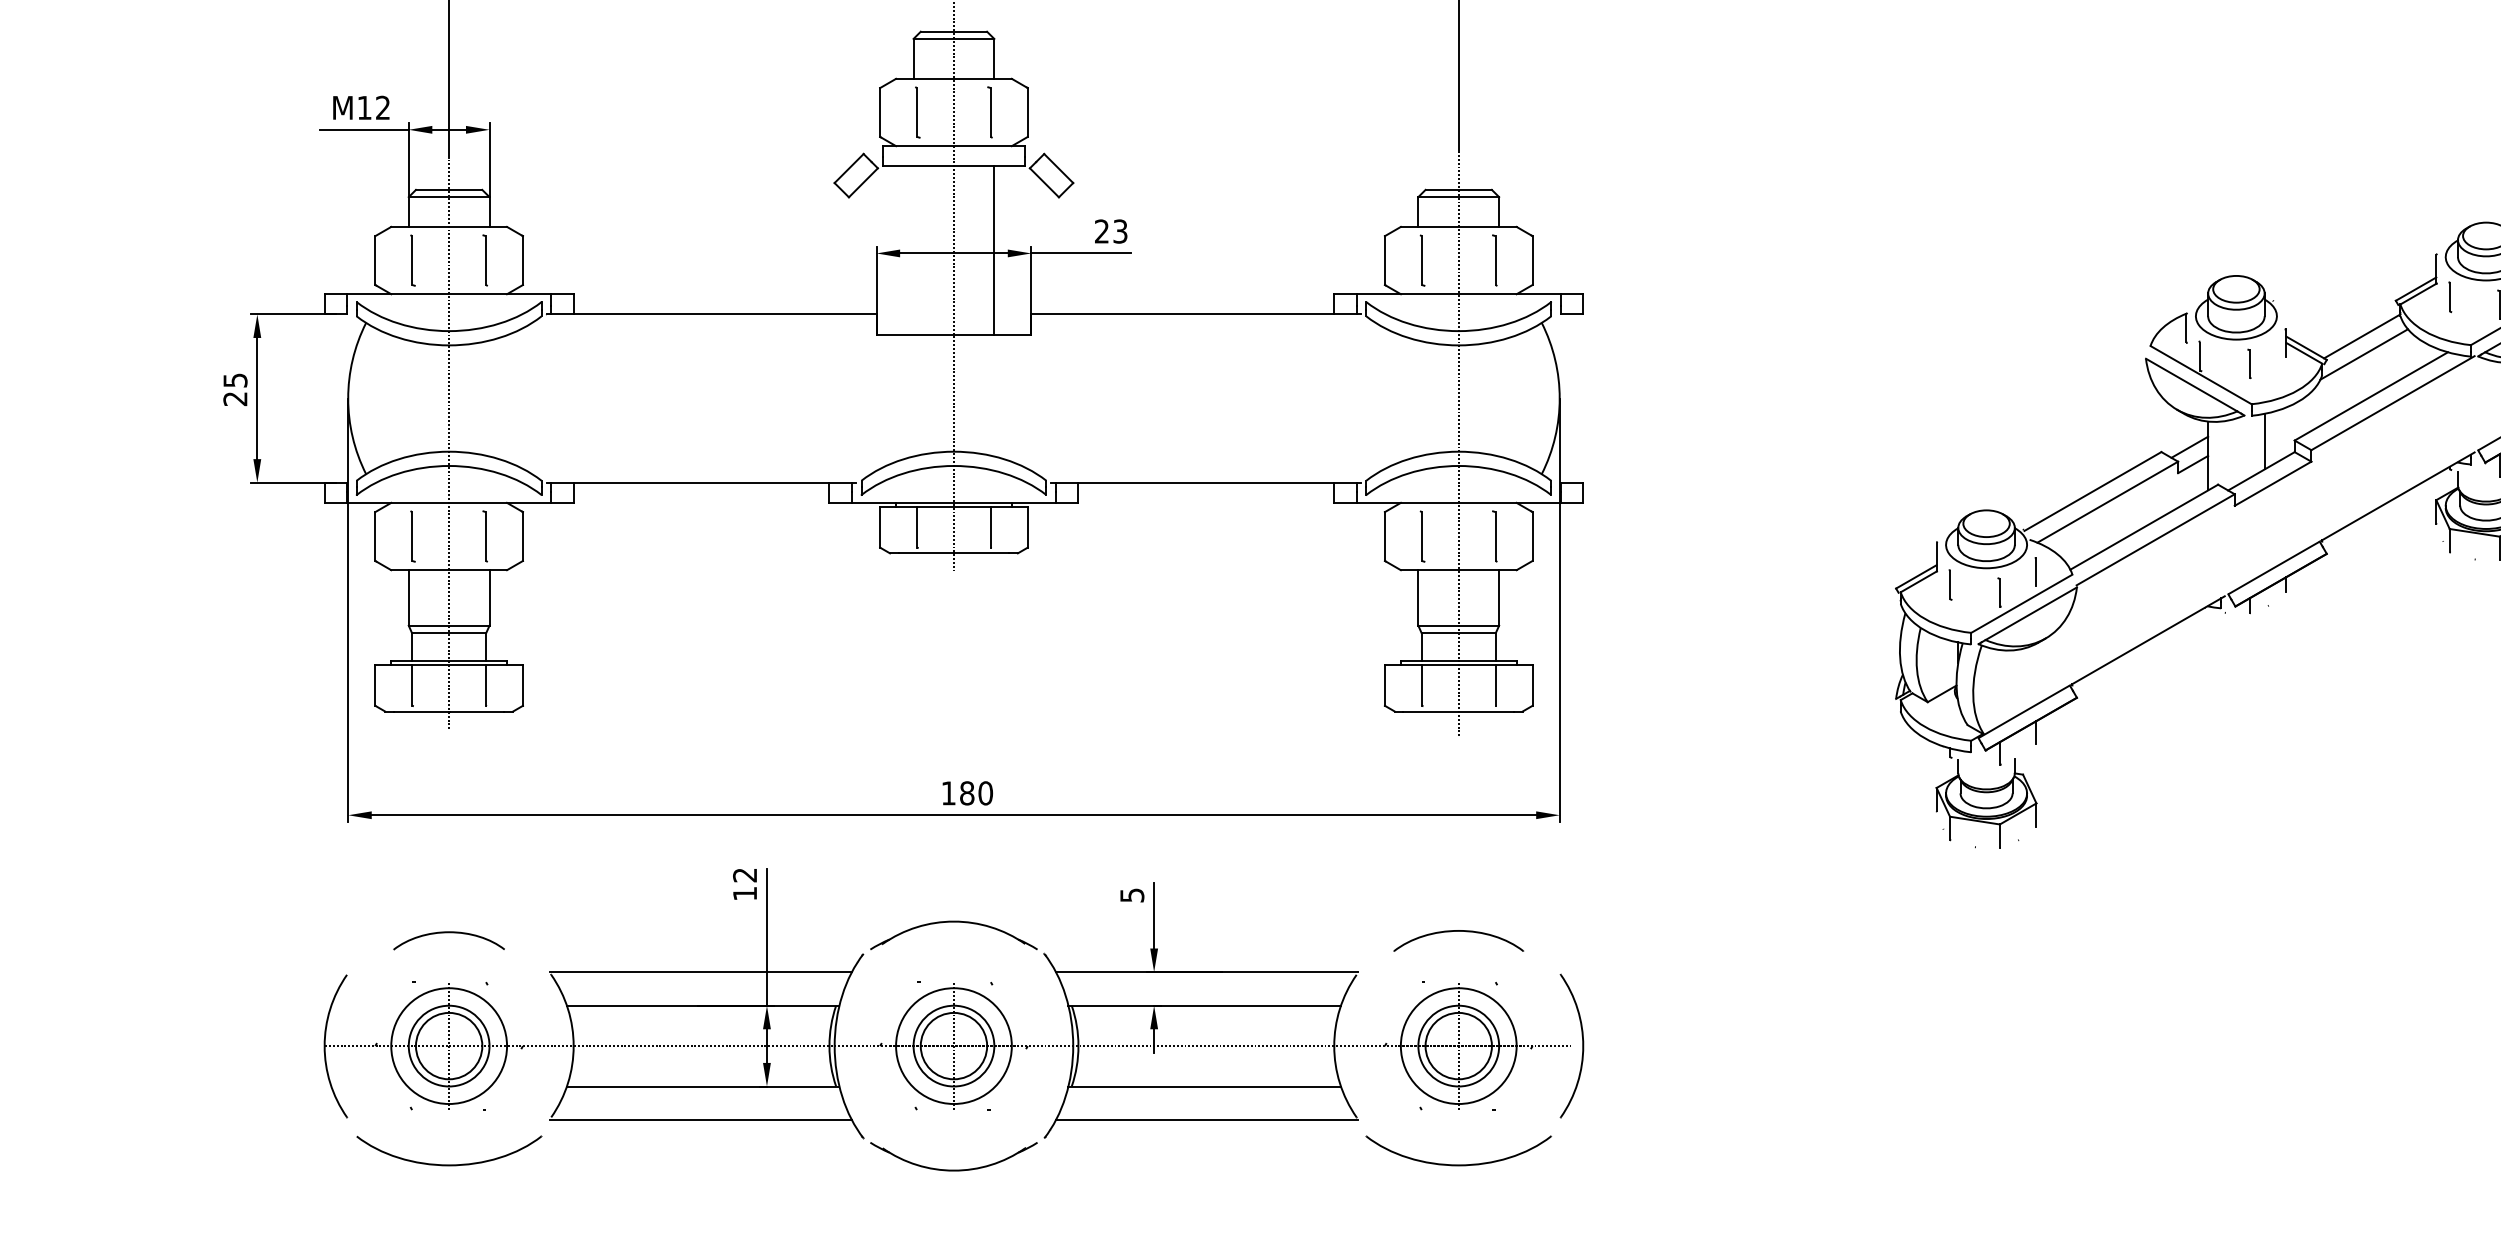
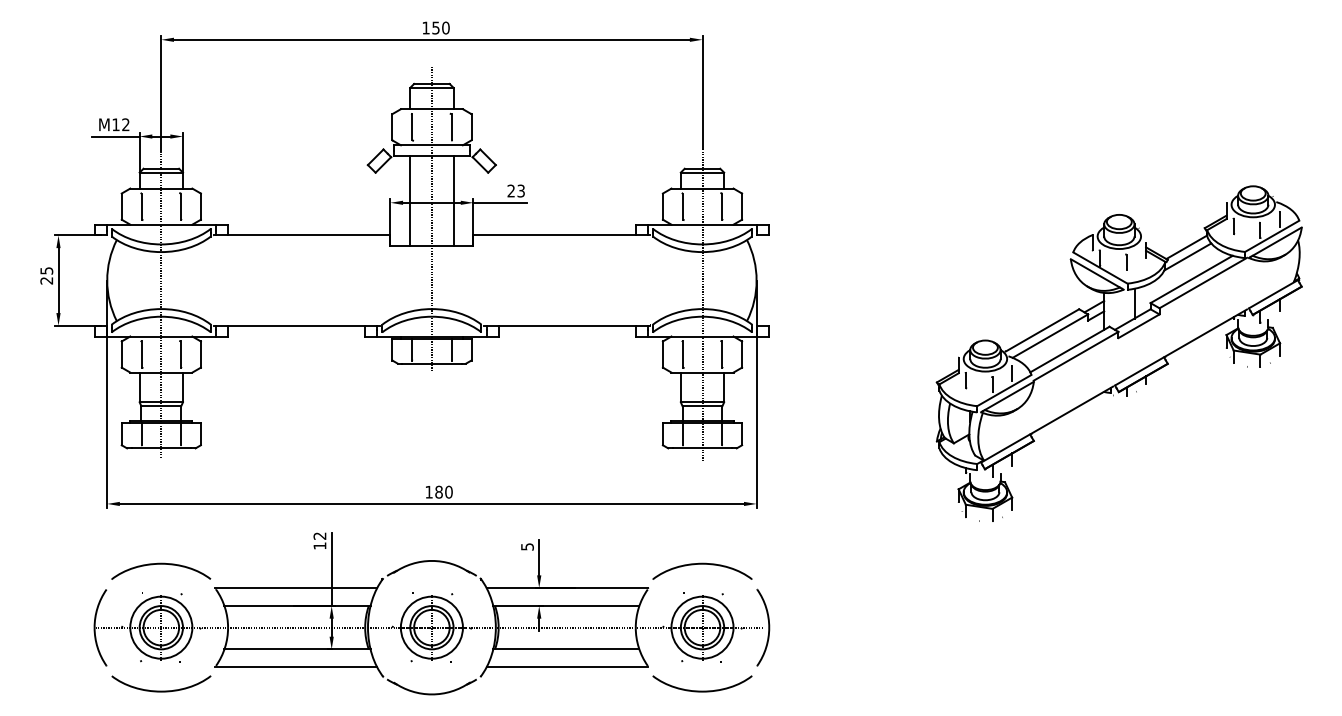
line: (913, 250) -> (410, 201), added
part: (449, 939) -> (161, 570), size x1.67
part: (1458, 939) -> (702, 570), size x1.43

